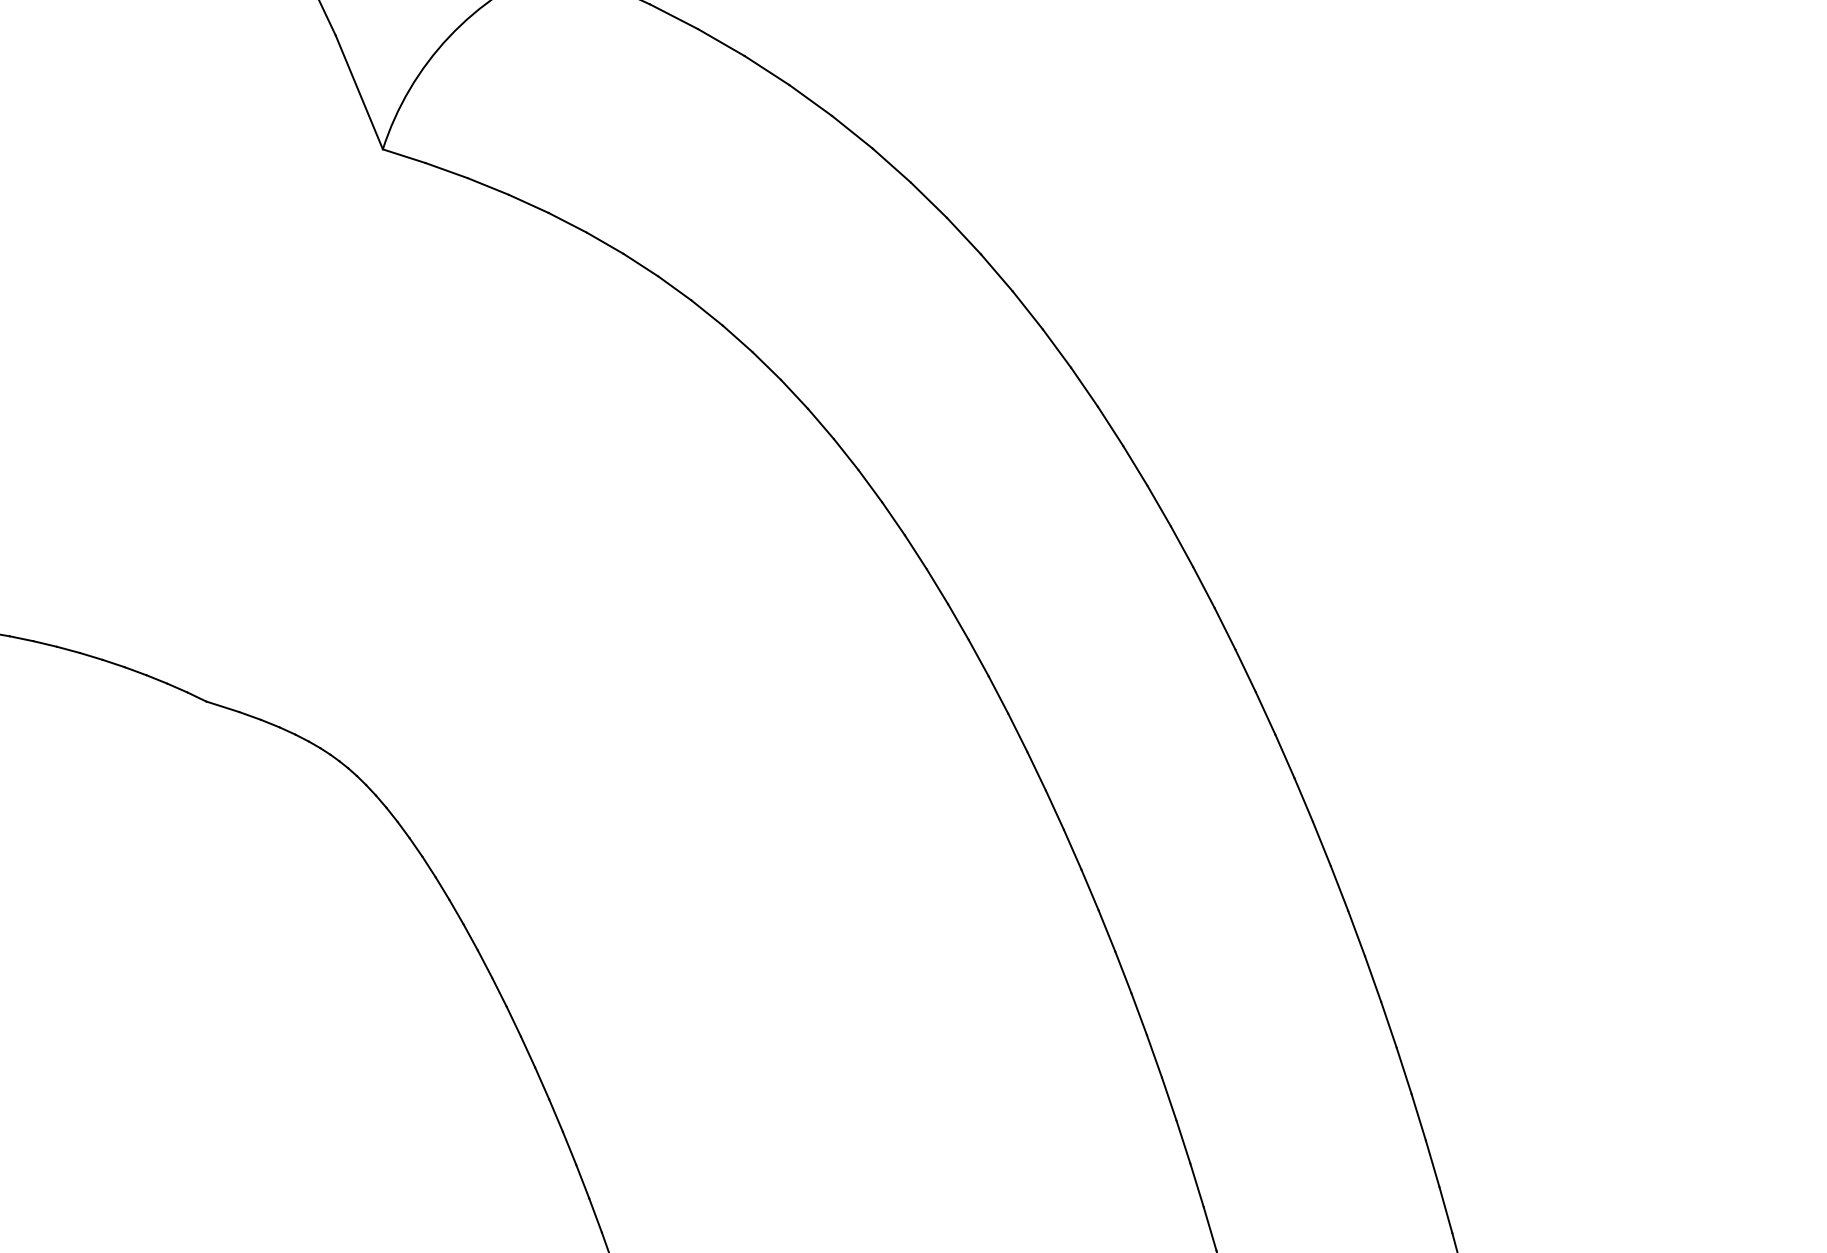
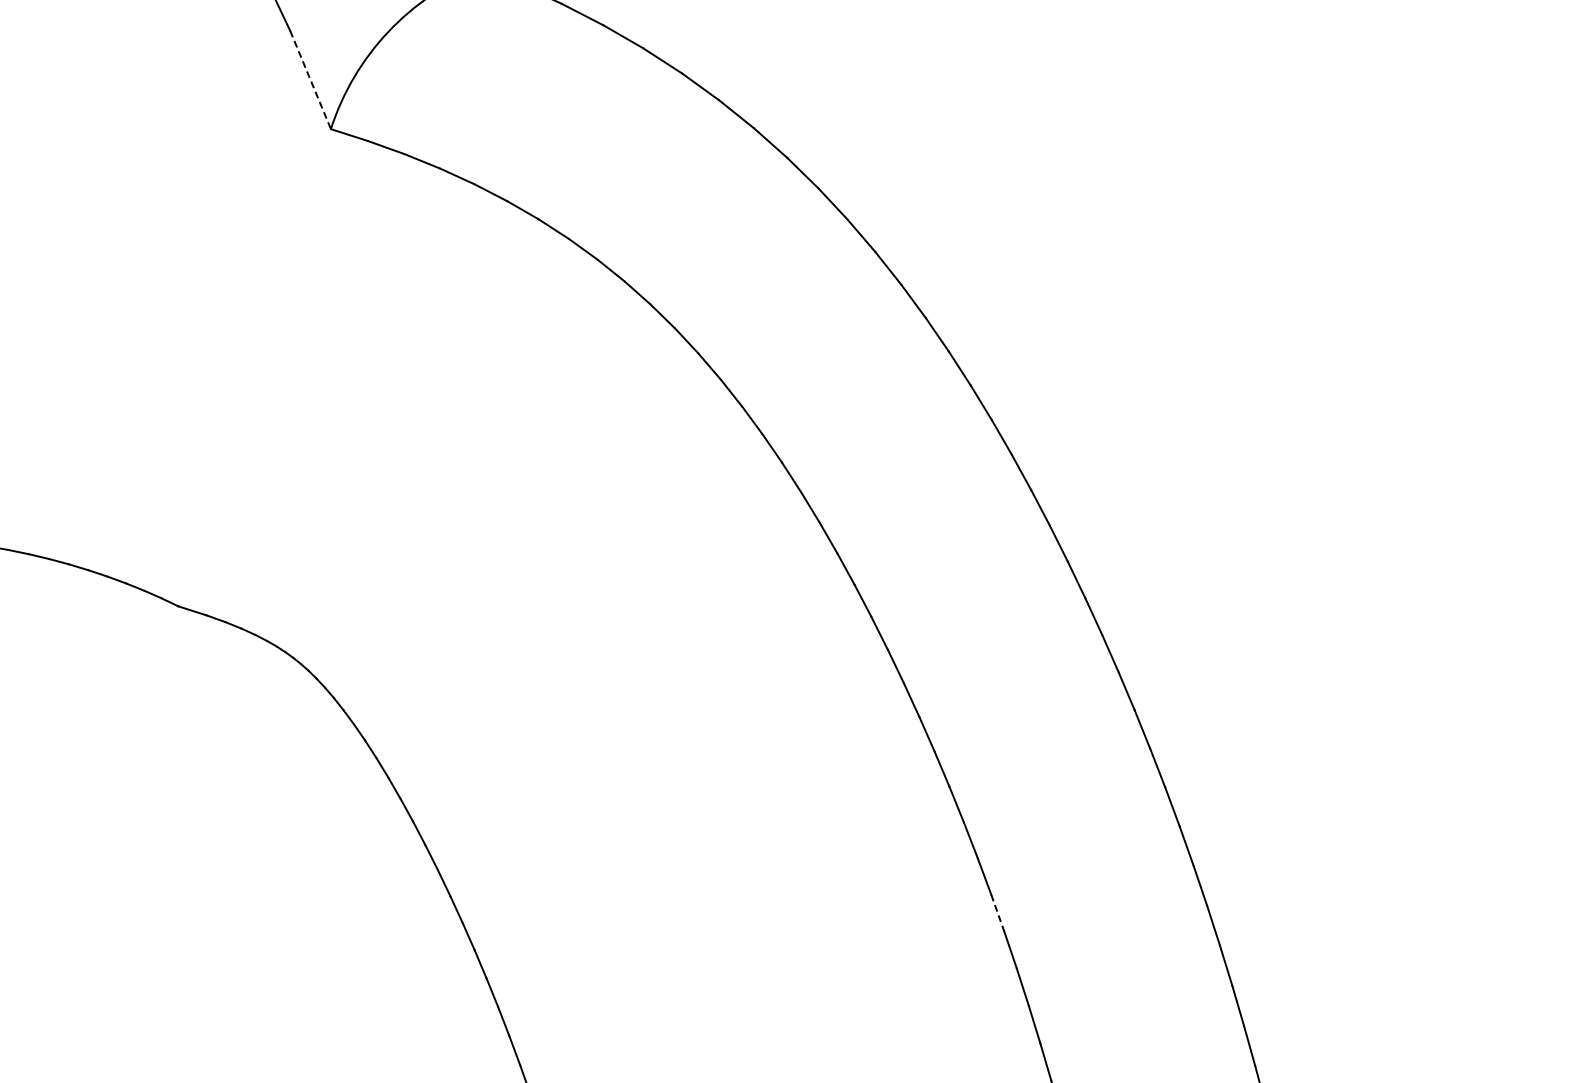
line: (359, 93) -> (310, 80), solid -> dashed
line: (1154, 1056) -> (997, 913), solid -> dashed

